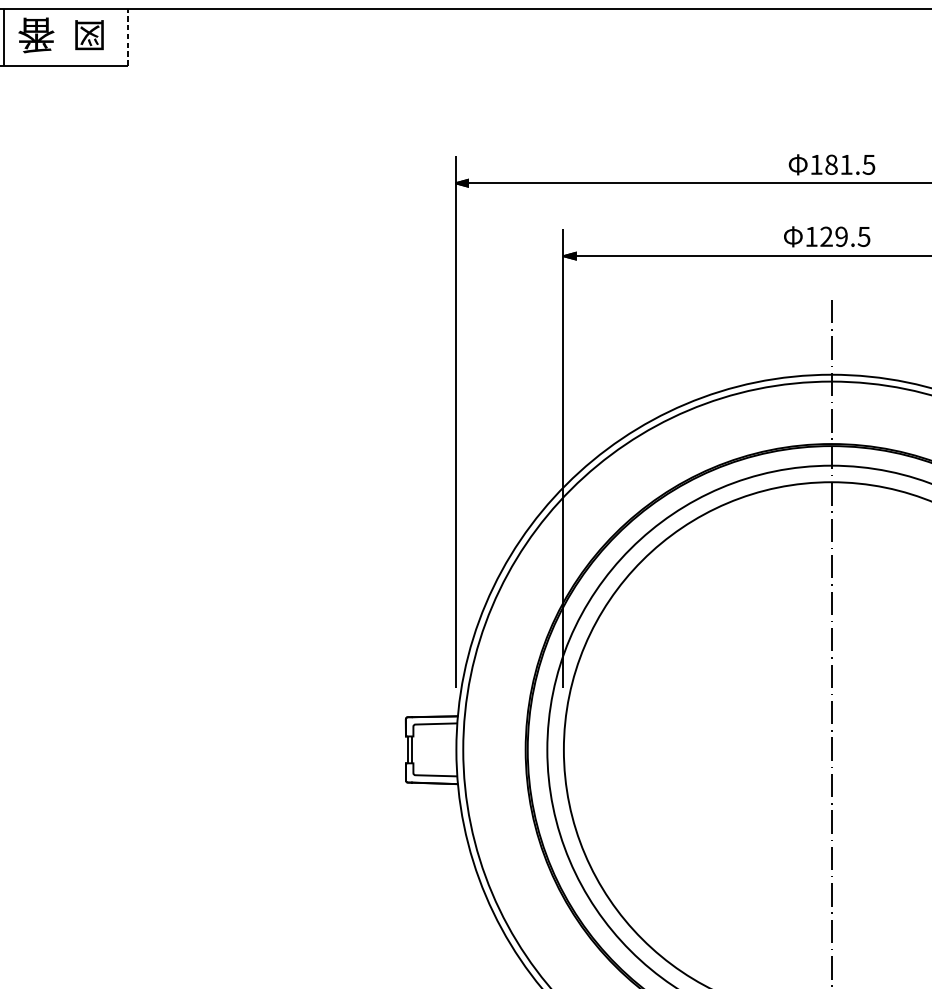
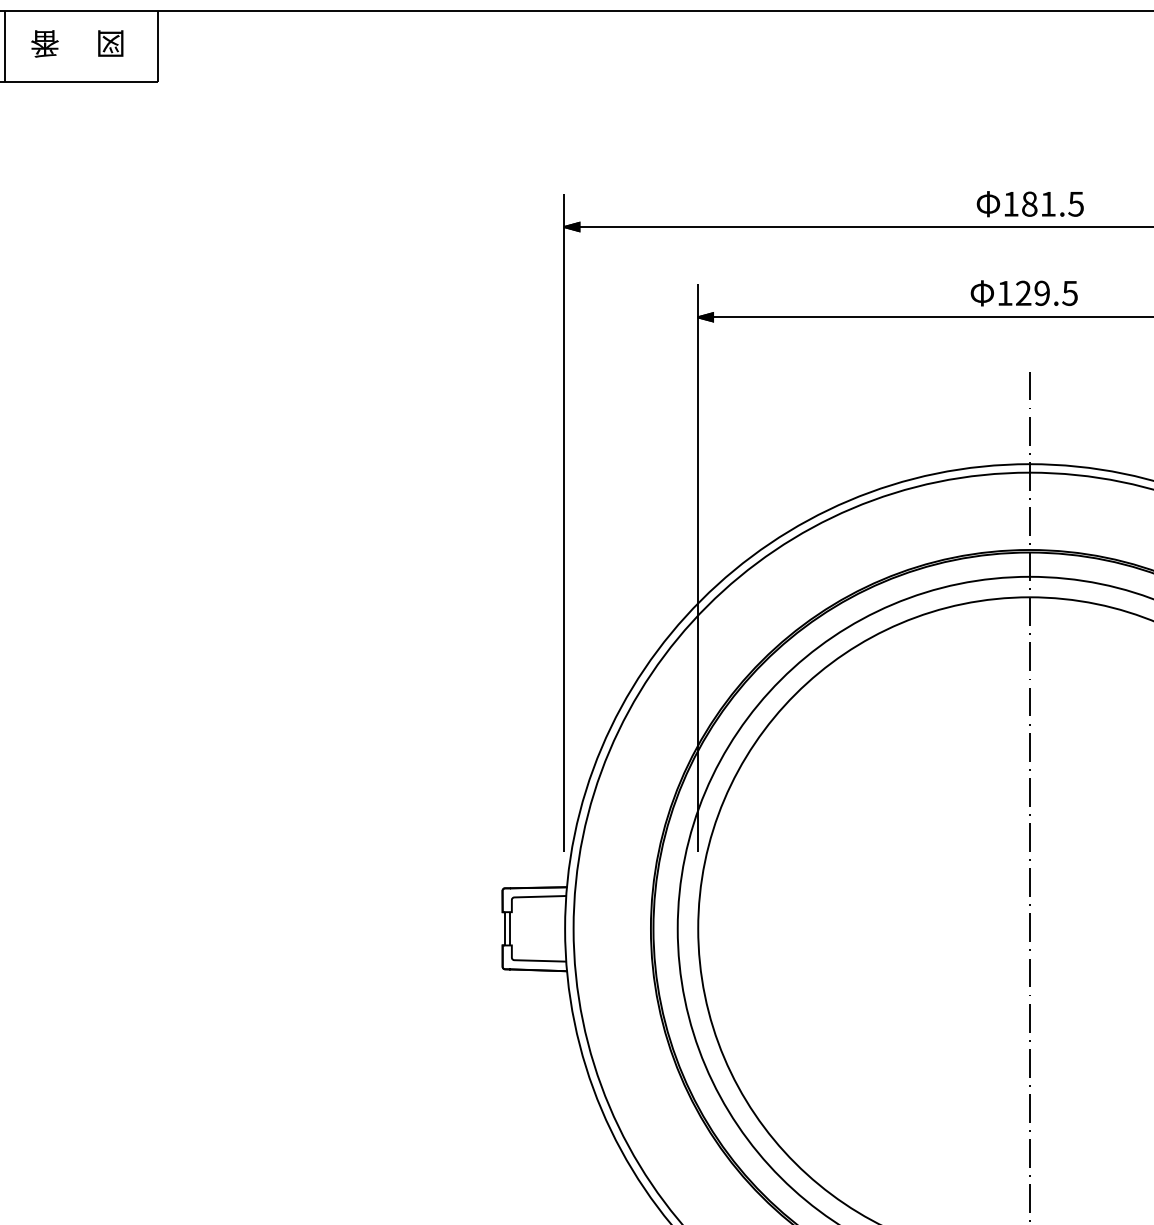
part: (36, 35) -> (44, 43), size x0.62
part: (89, 35) -> (110, 43), size x0.71
line: (128, 37) -> (158, 46), dashed -> solid

